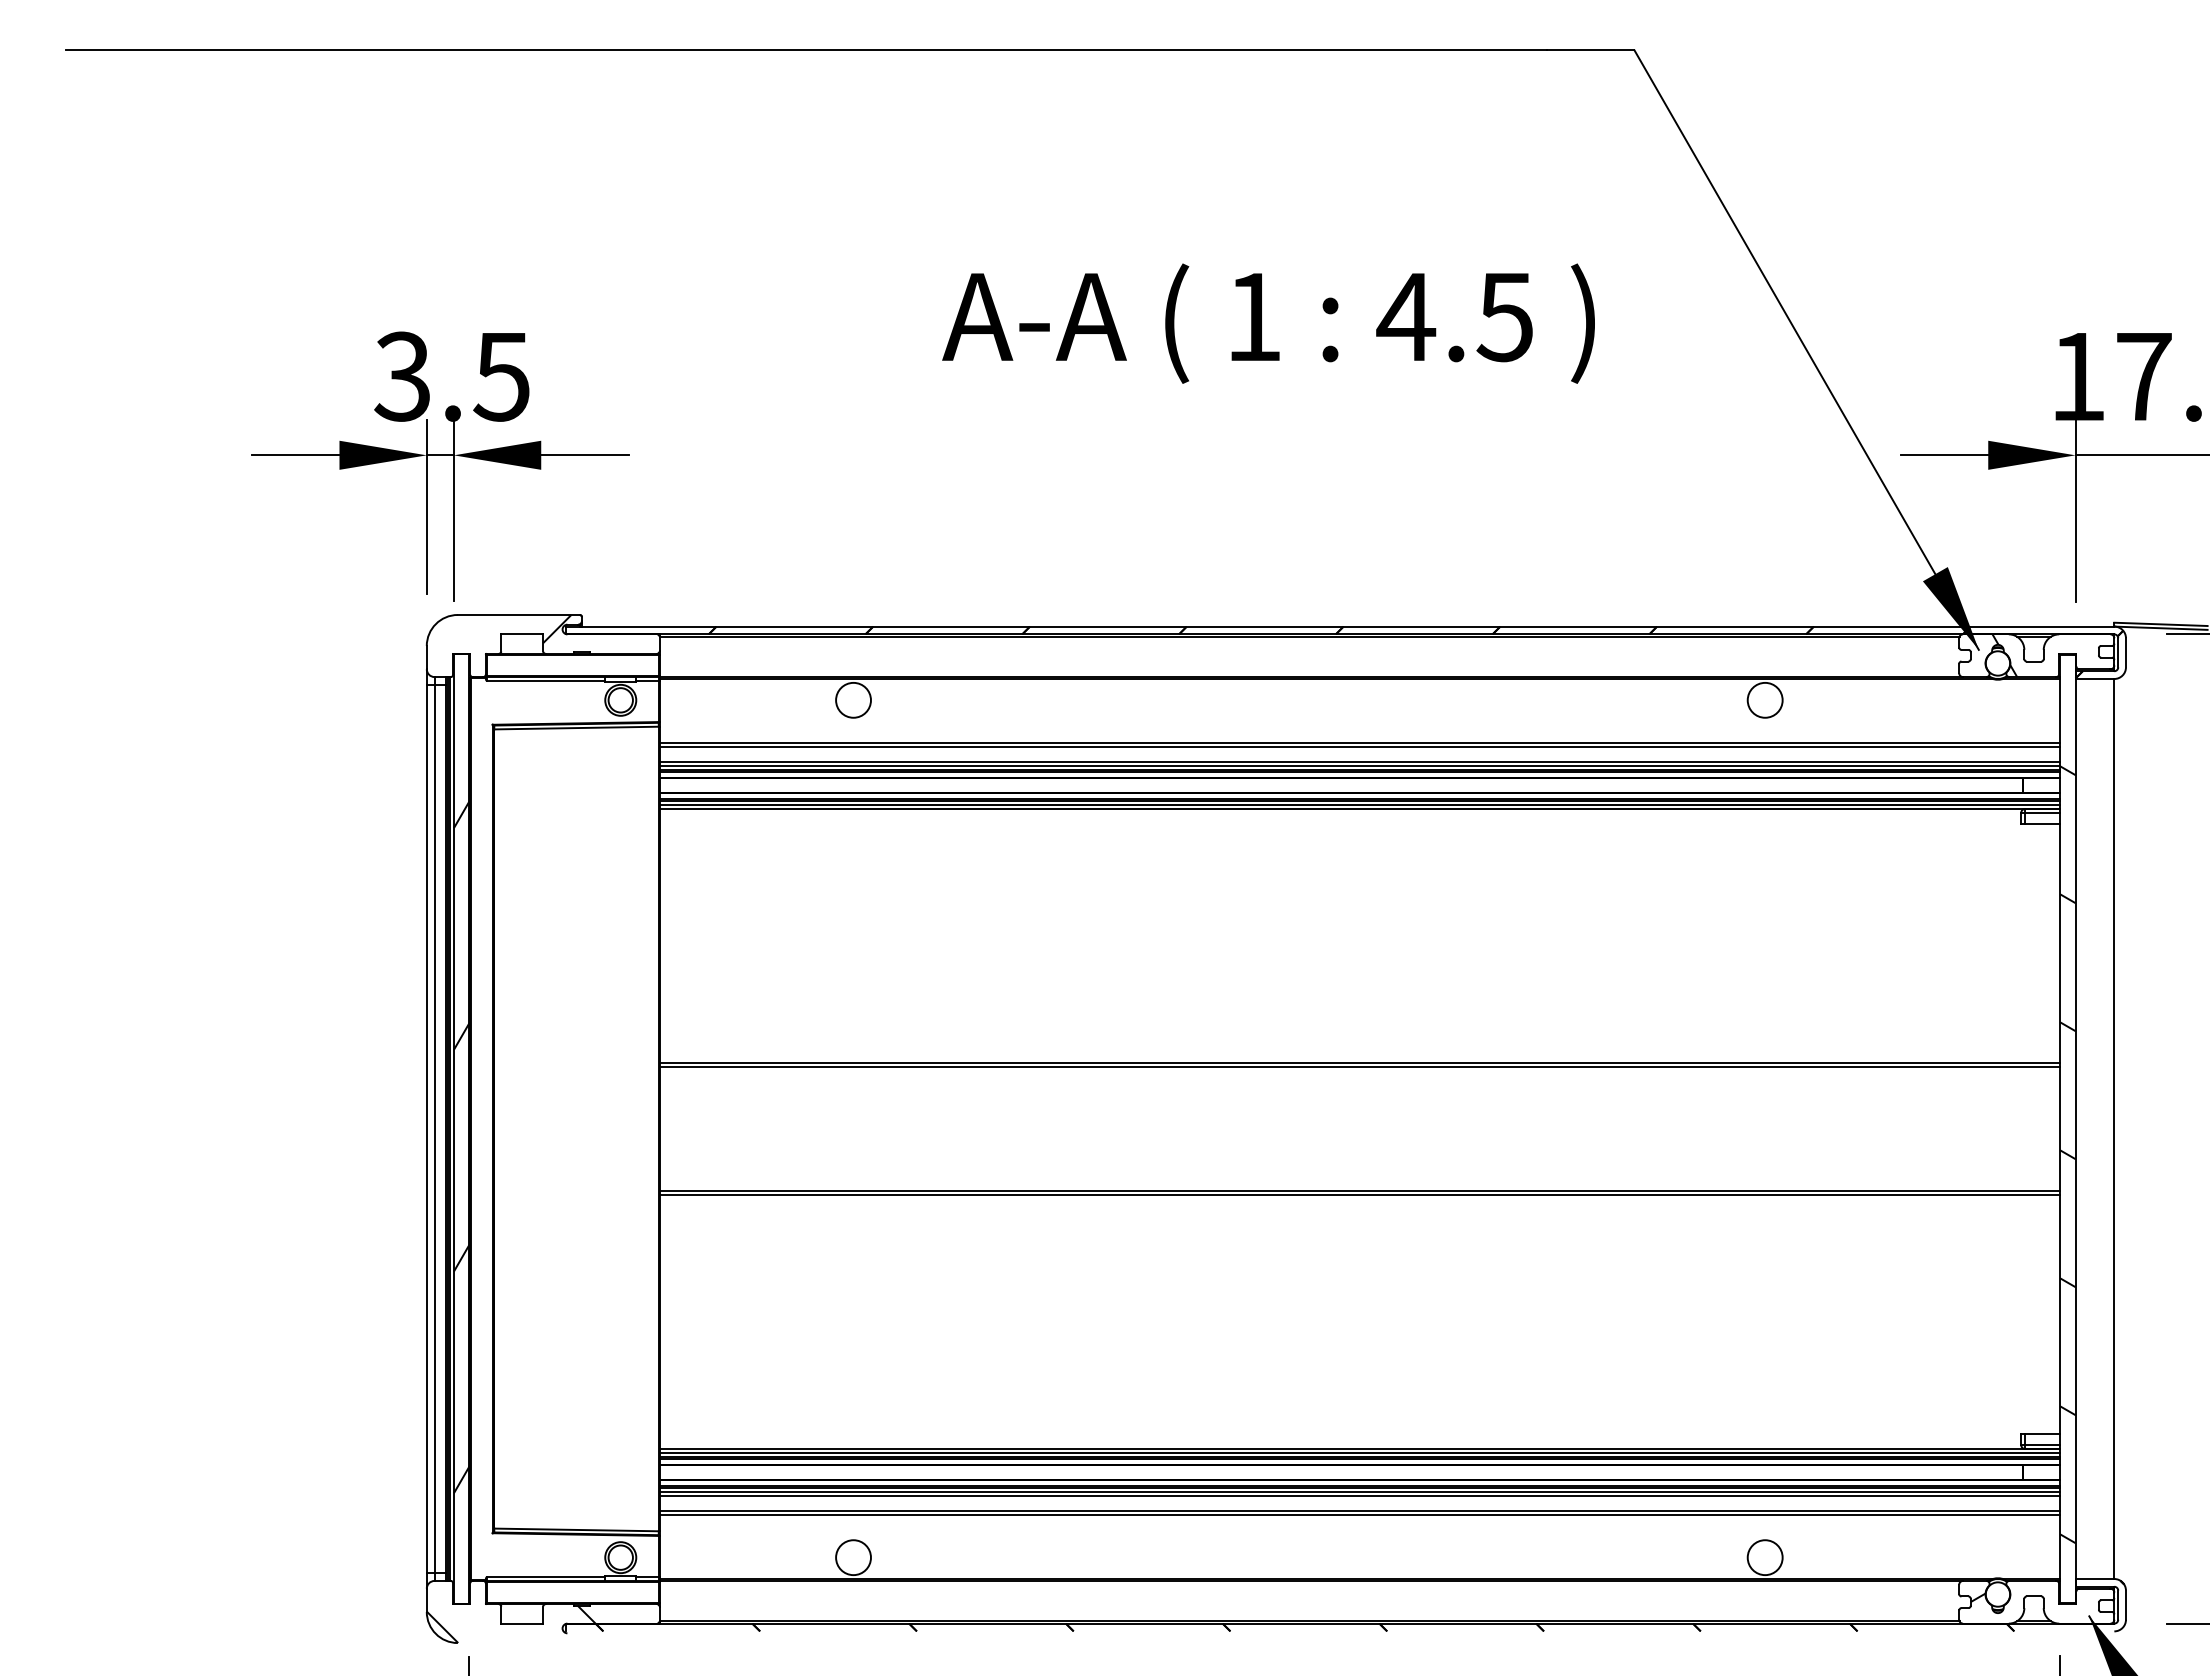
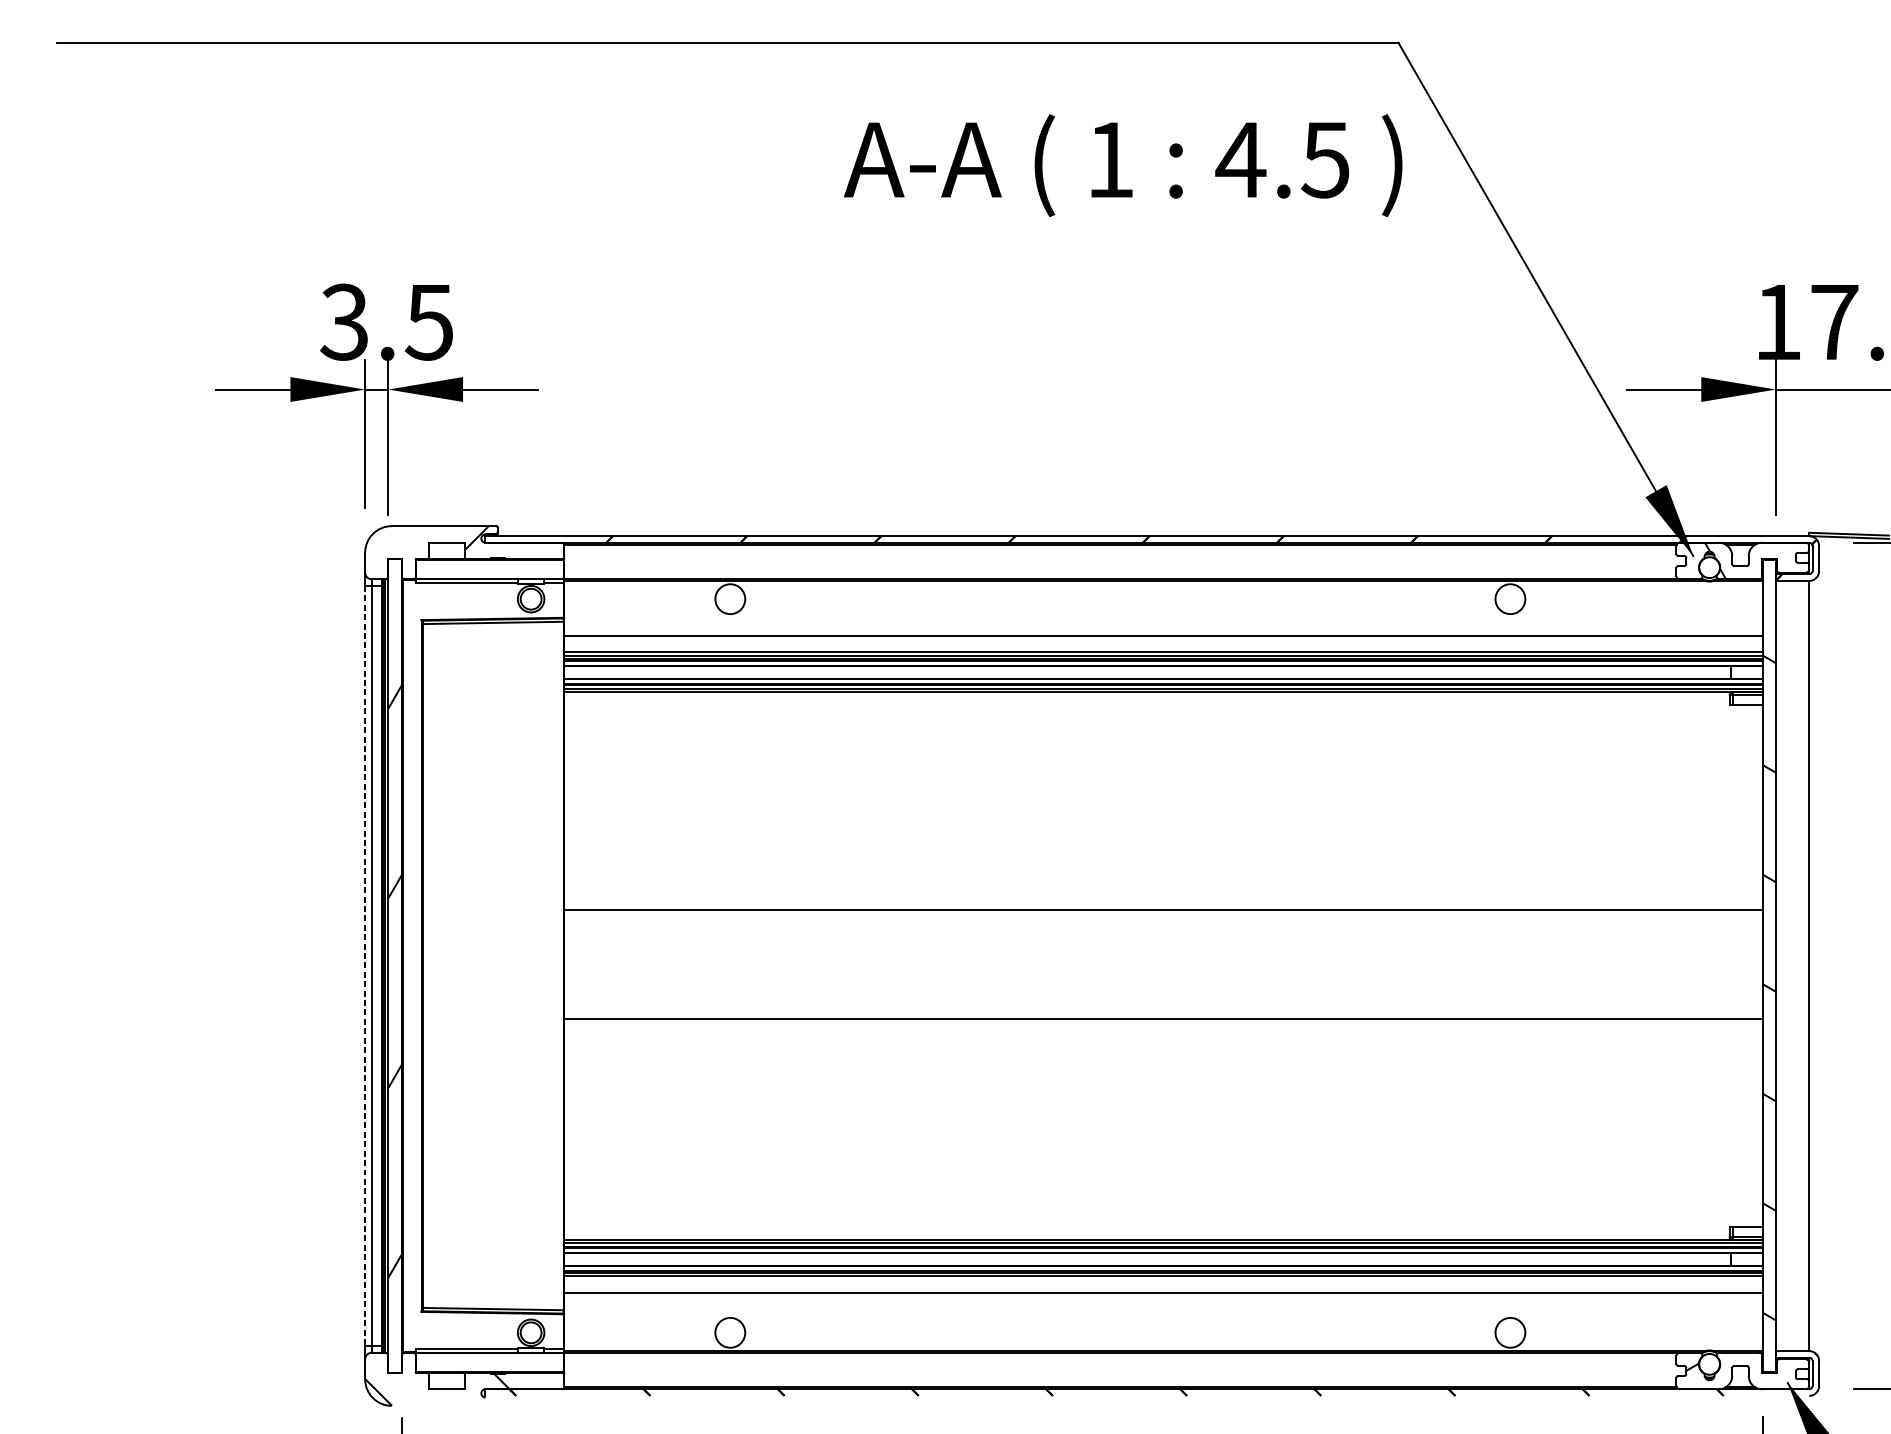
text: (1268, 323) -> (1123, 165), moved
line: (1359, 746) -> (1163, 638), removed
line: (1359, 1066) -> (1163, 912), removed
line: (426, 1129) -> (364, 966), solid -> dashed
line: (1359, 1194) -> (1163, 1022), removed
line: (1359, 1495) -> (1163, 1279), removed
line: (1359, 1515) -> (1163, 1296), removed

